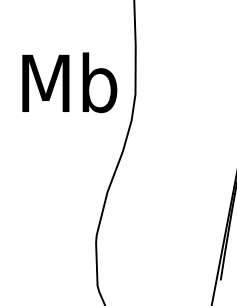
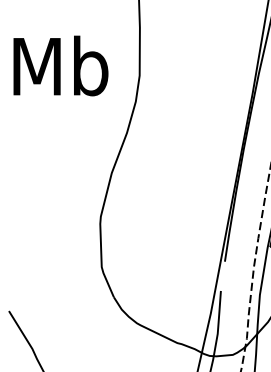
text: (69, 82) -> (60, 65), moved

